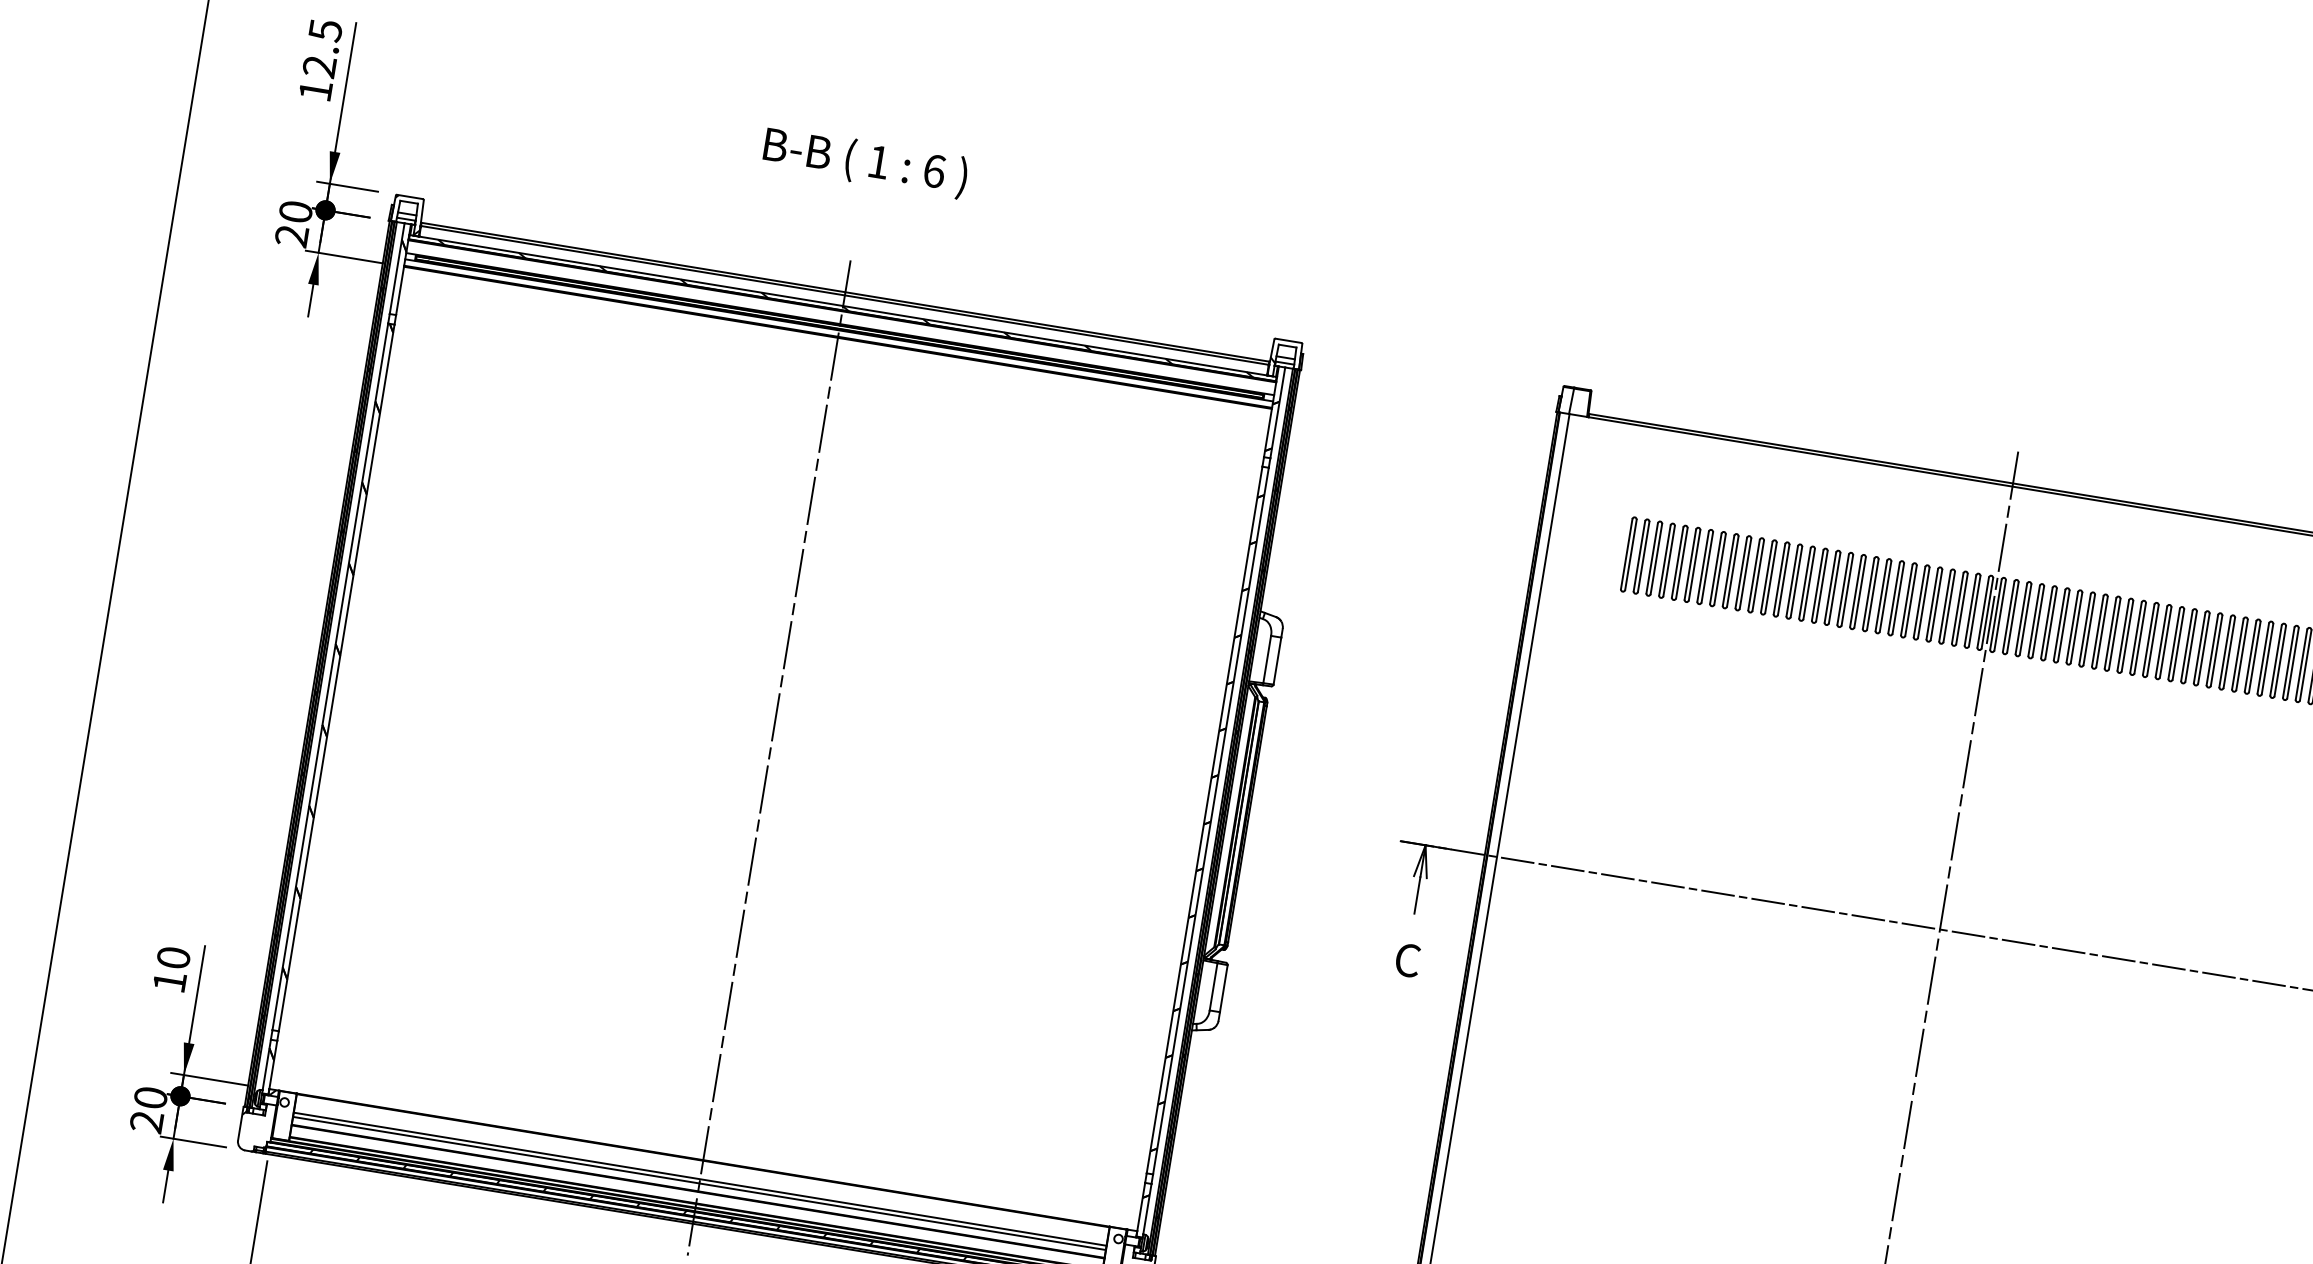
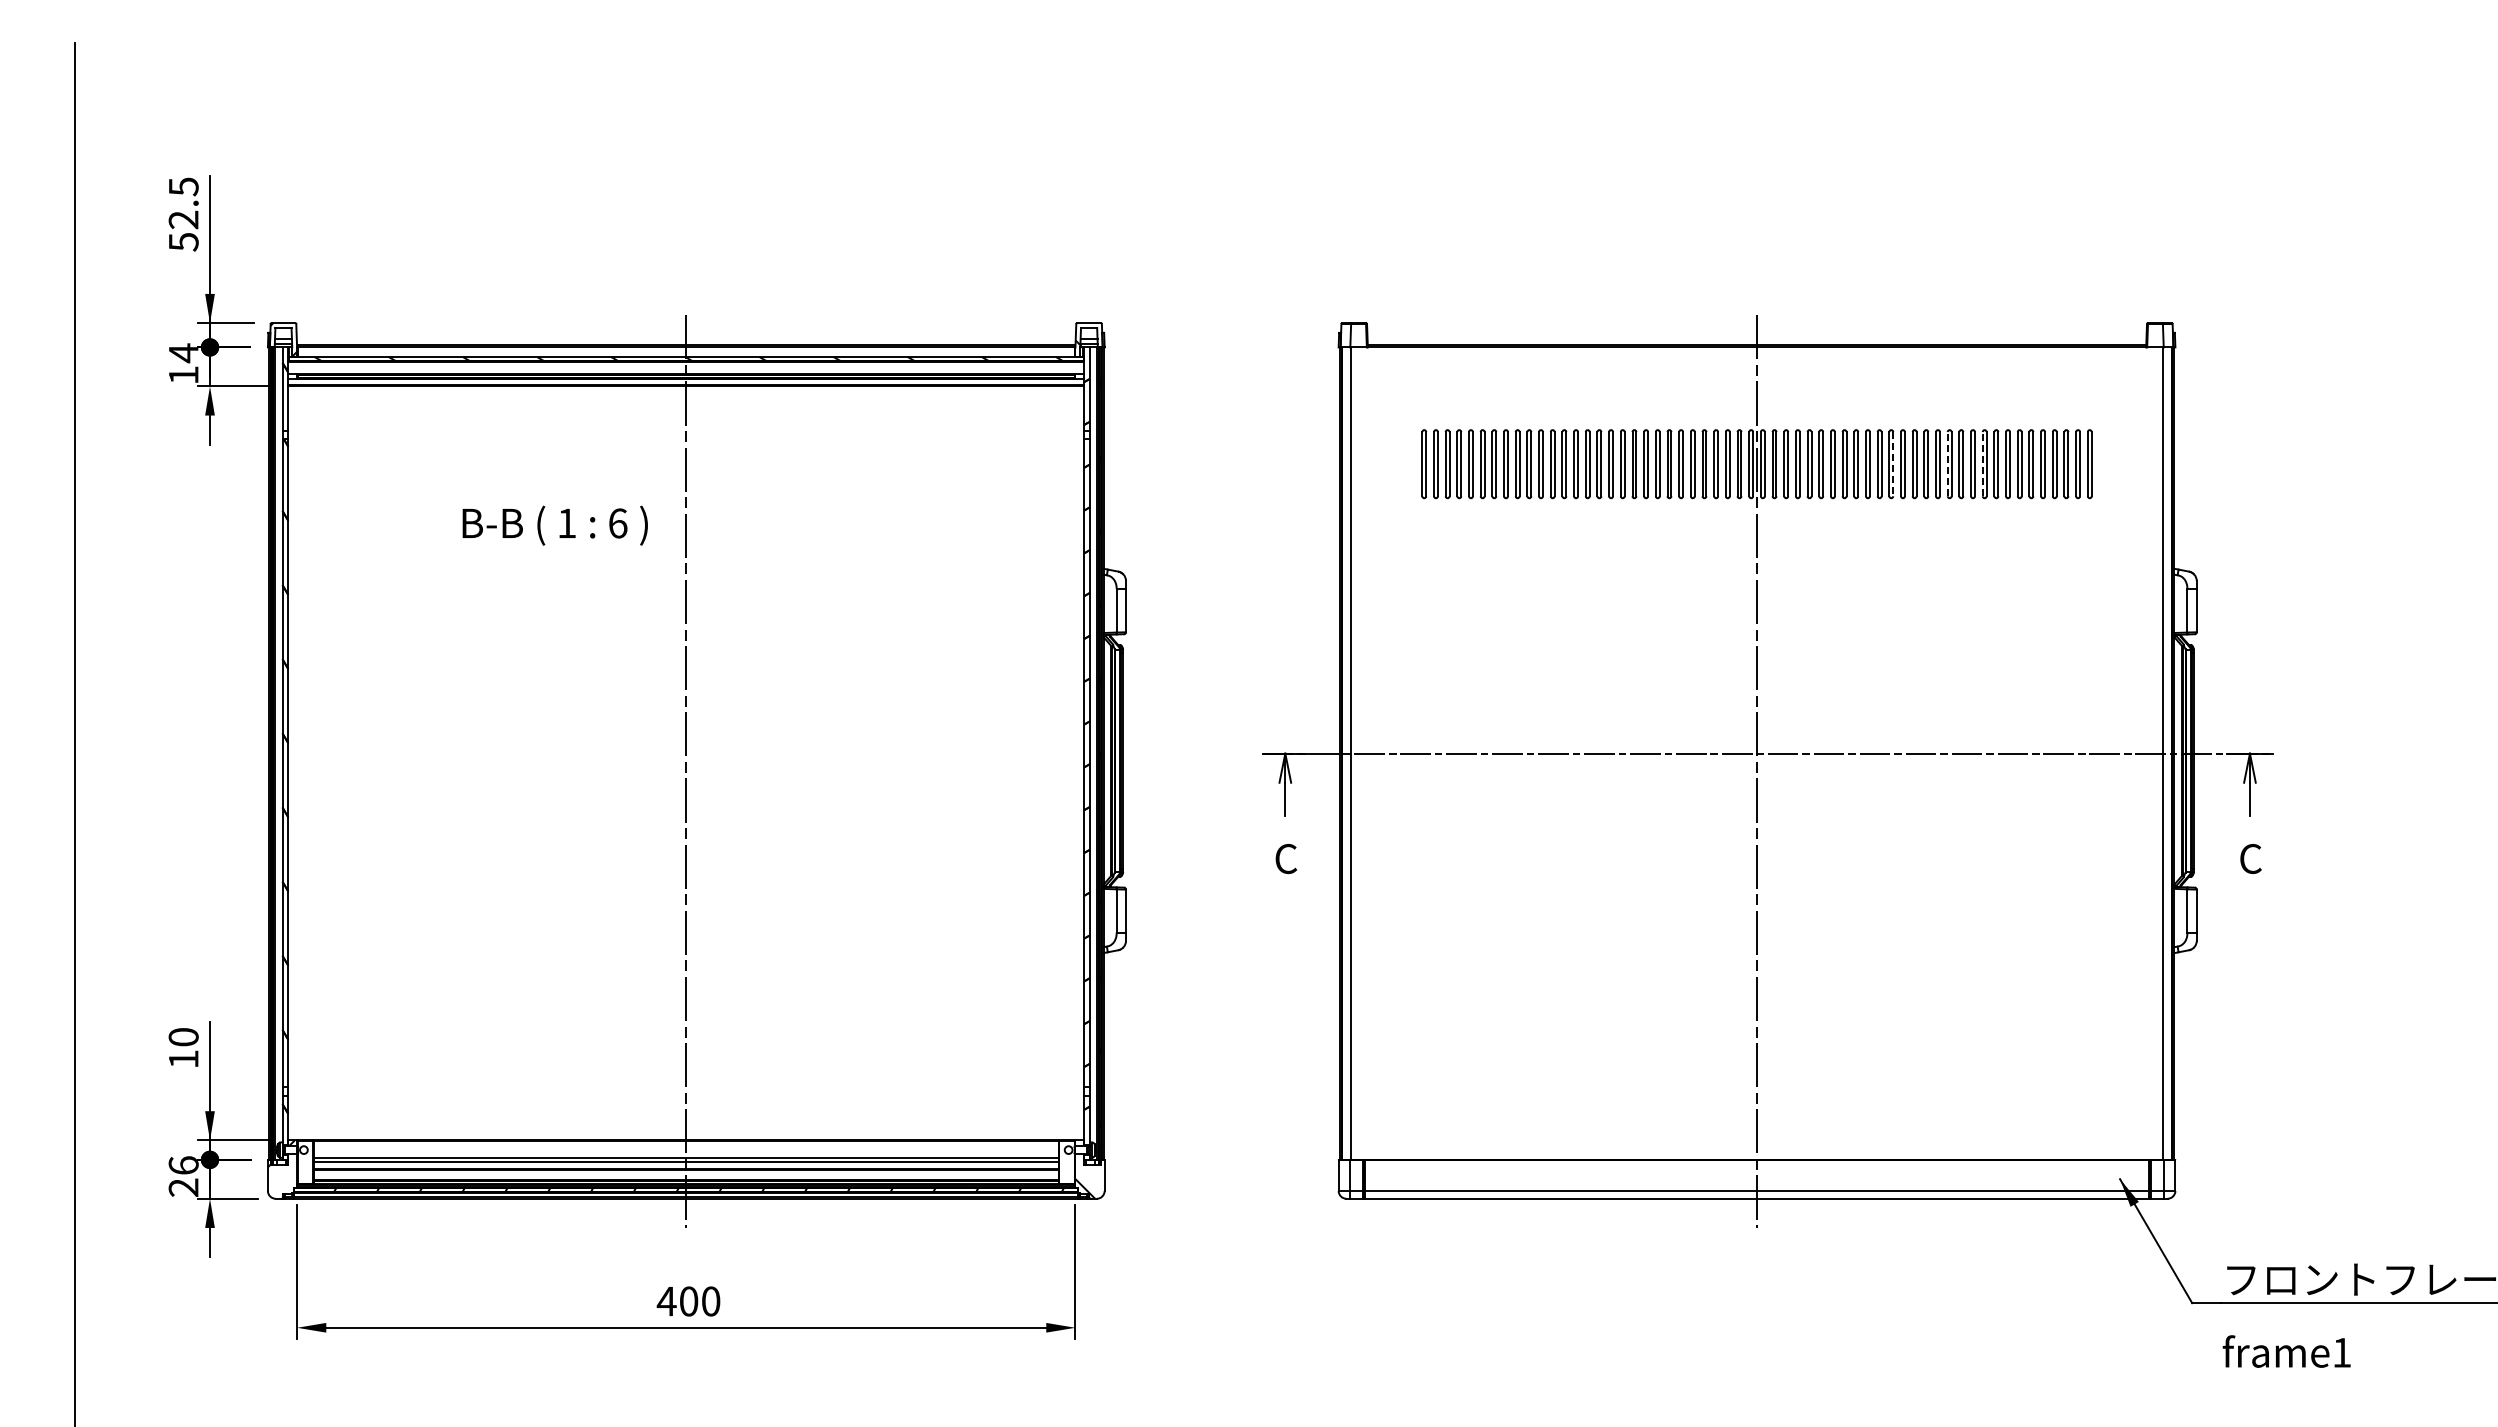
text: (315, 91) -> (183, 242), 12.5 -> 52.5
text: (864, 162) -> (554, 525), moved
text: (293, 223) -> (183, 363), 20 -> 14
line: (2140, 638) -> (1893, 464), solid -> dashed
line: (2199, 647) -> (1947, 463), solid -> dashed
line: (2237, 653) -> (1982, 463), solid -> dashed
text: (150, 1097) -> (183, 1165), 20 -> 26

